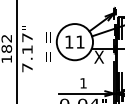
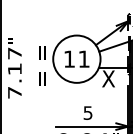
text: (83, 83) -> (88, 113), 1 -> 5

